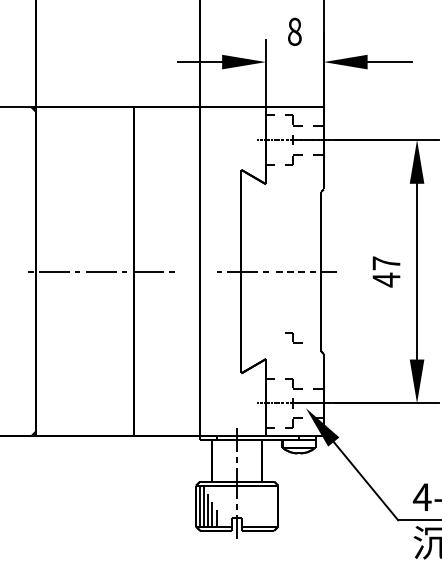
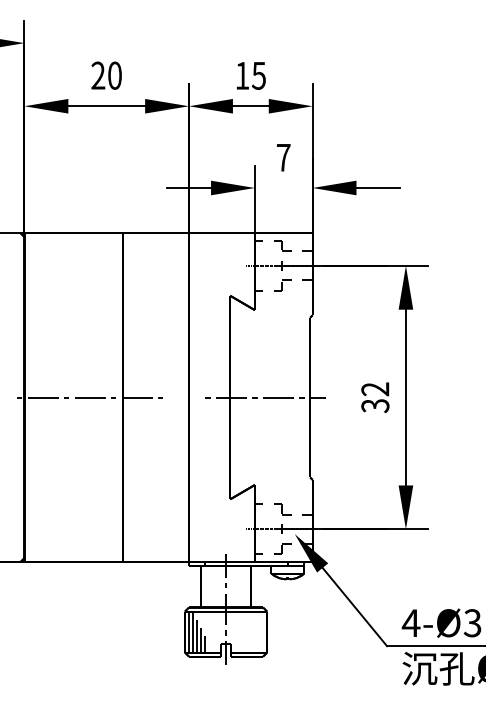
text: (294, 31) -> (283, 157), 8 -> 7
line: (289, 271) -> (278, 397), dashed -> solid
text: (386, 271) -> (375, 397), 47 -> 32
part: (293, 337) -> (282, 463), removed

